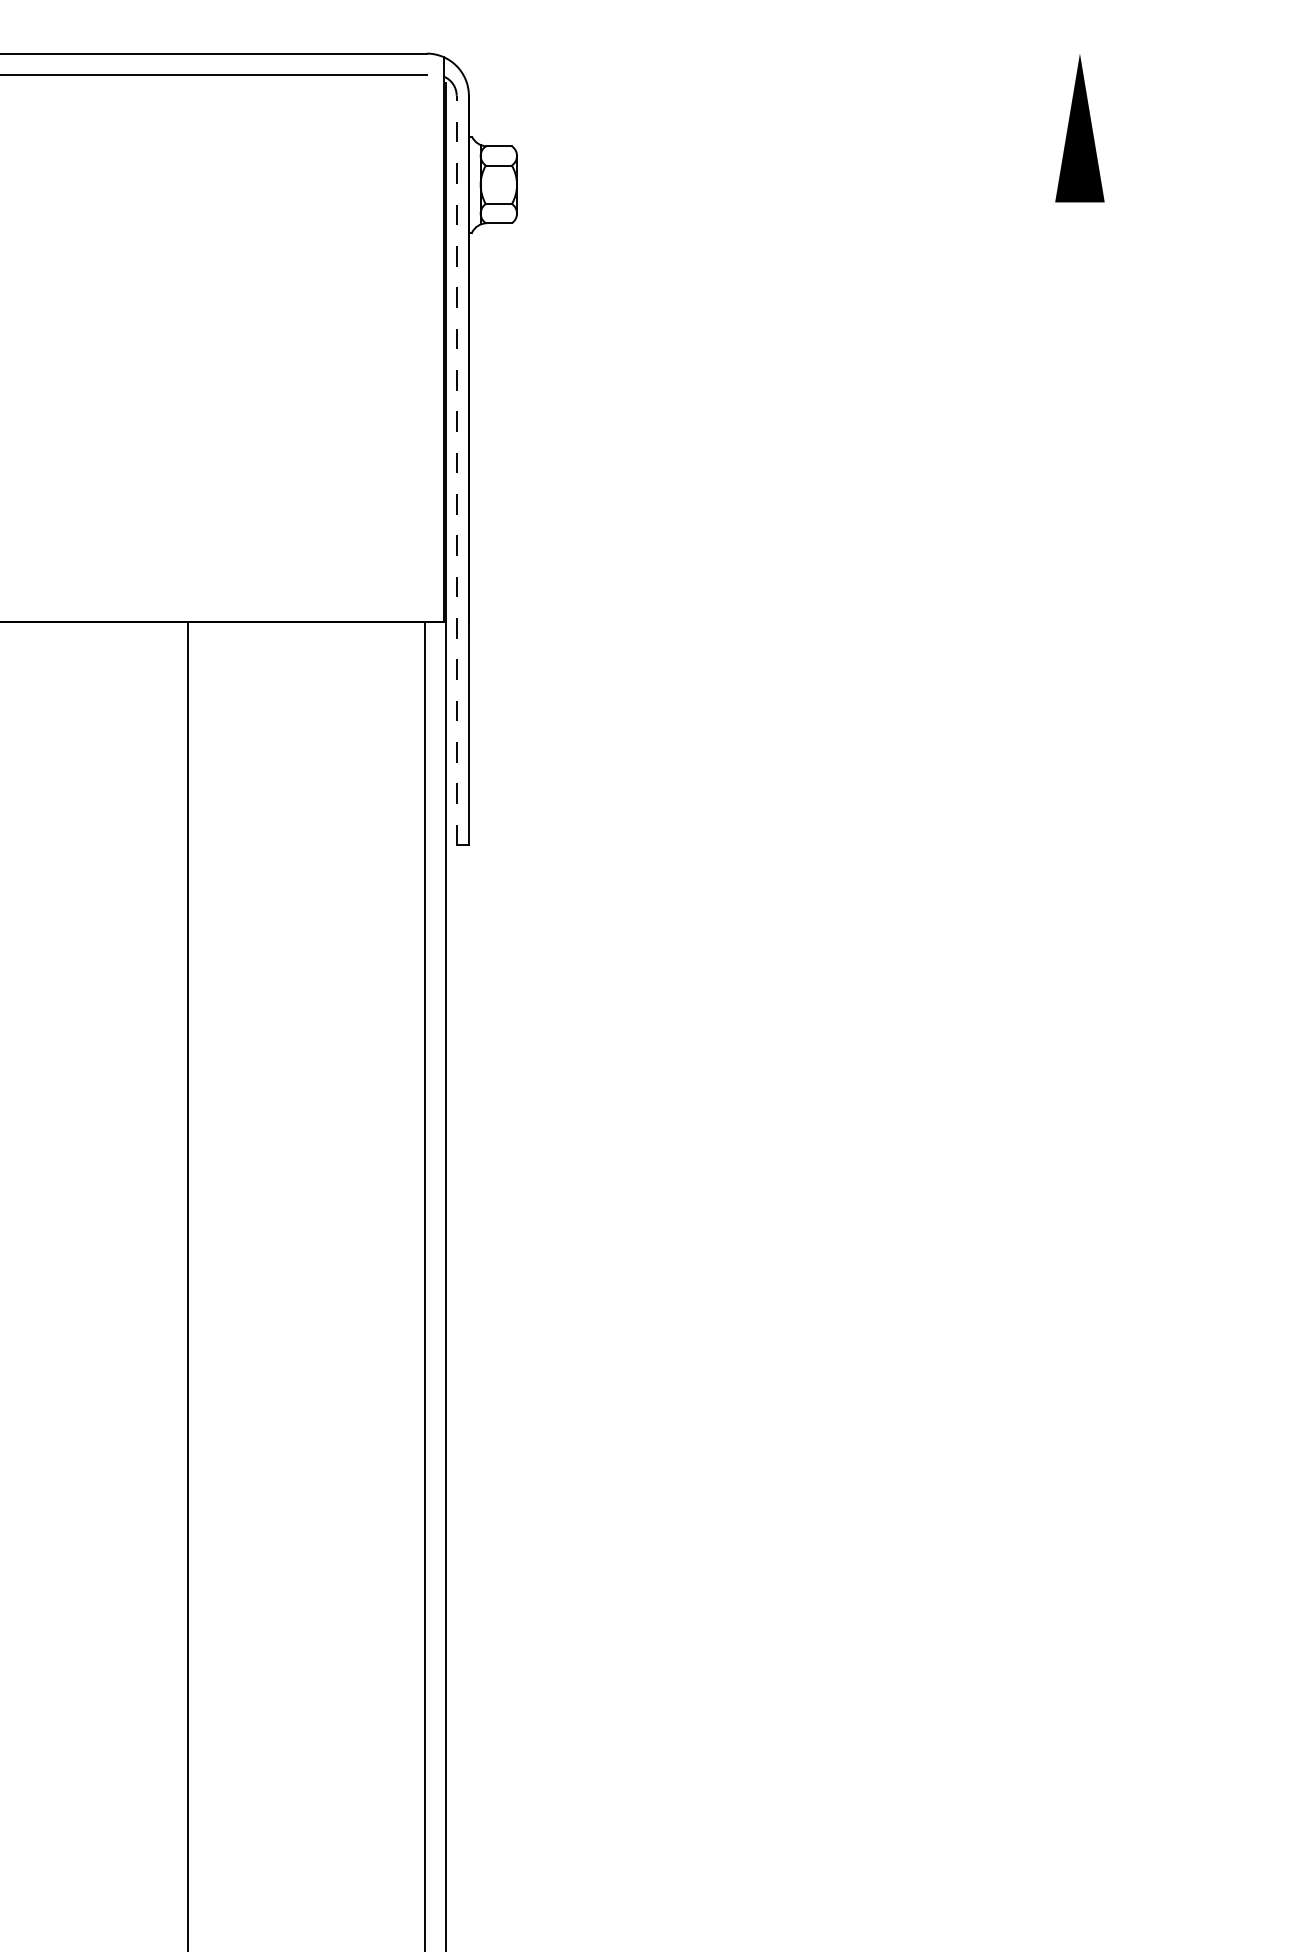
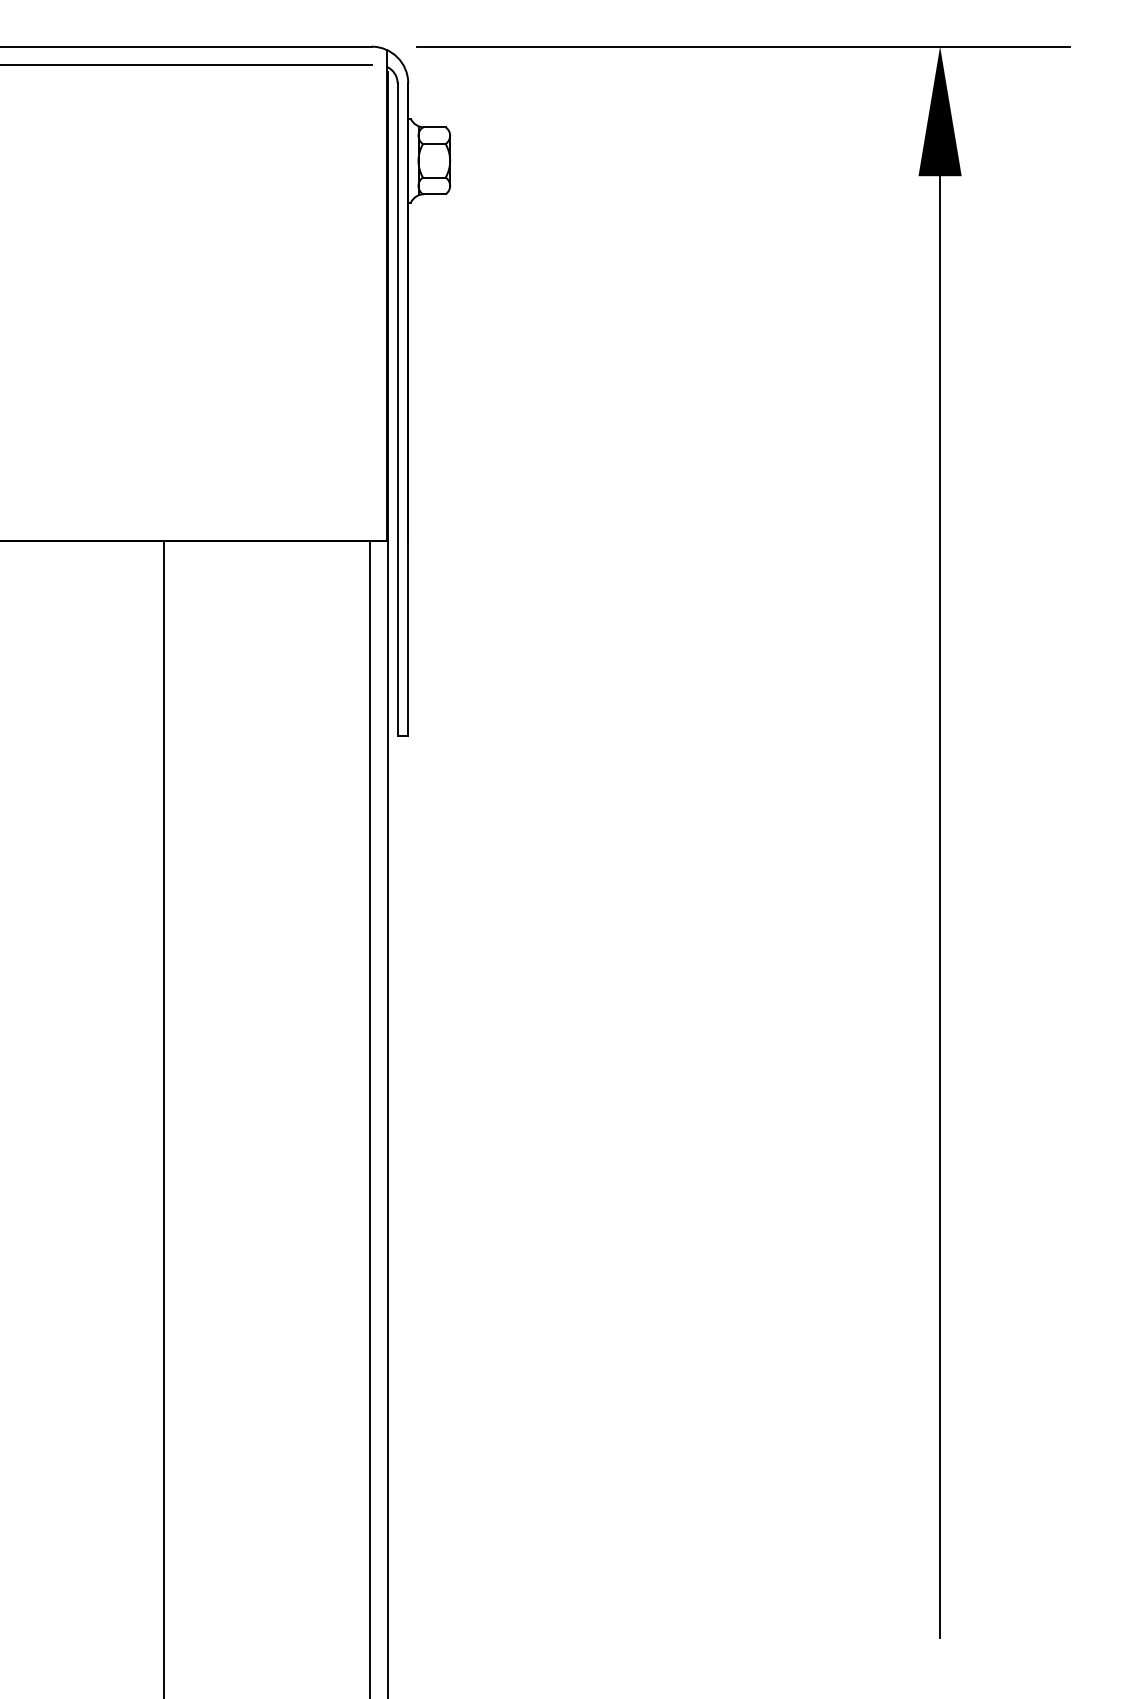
line: (853, 53) -> (742, 46), added
line: (456, 470) -> (397, 409), dashed -> solid
line: (1079, 1042) -> (939, 907), added

